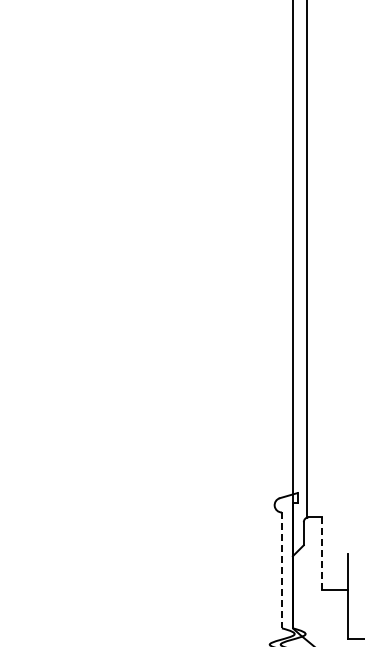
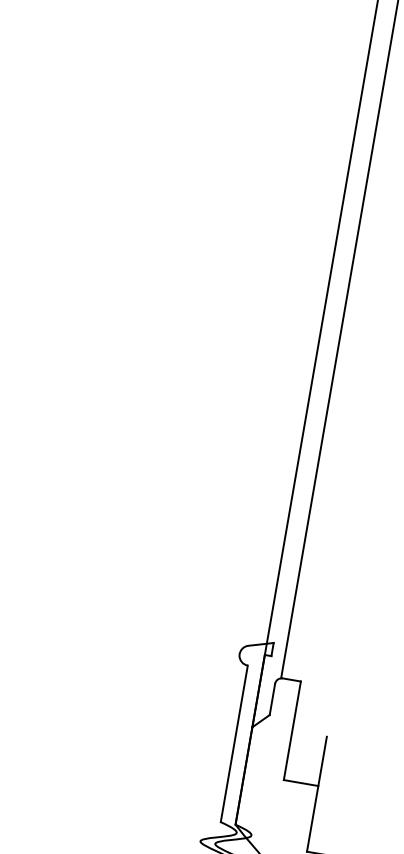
line: (322, 554) -> (292, 731), dashed -> solid
line: (281, 570) -> (233, 743), dashed -> solid

